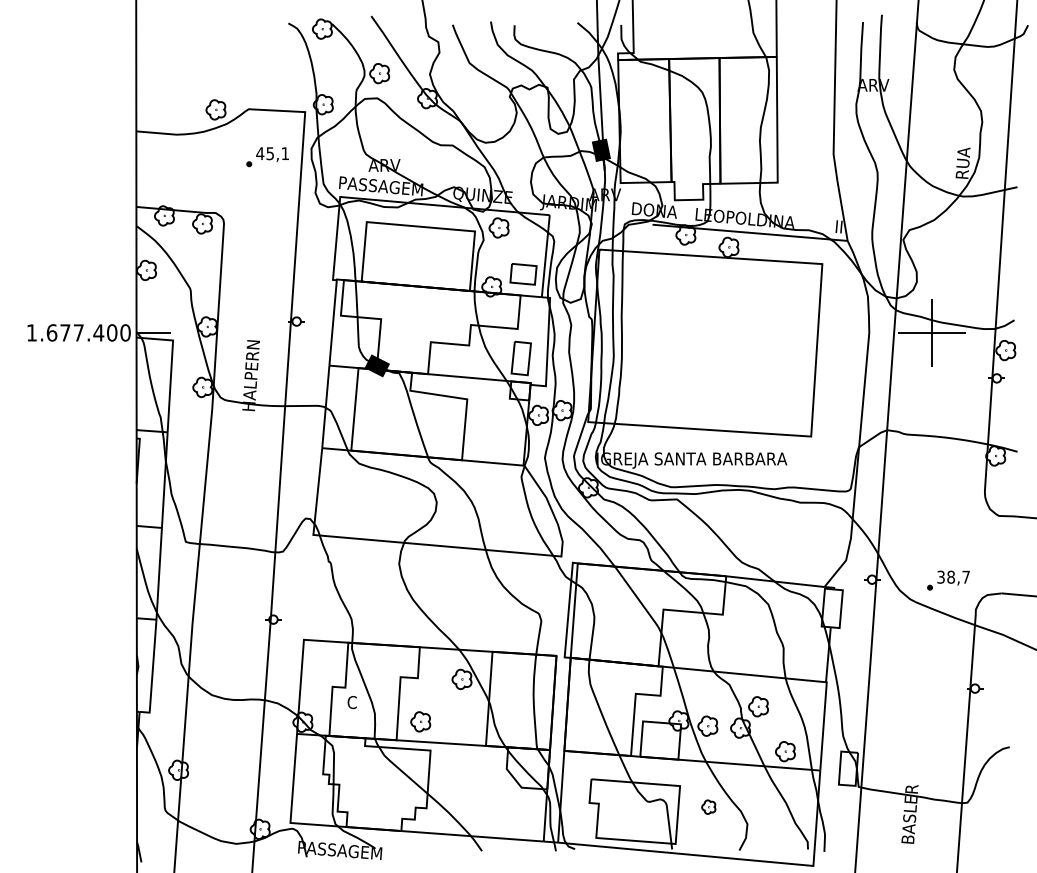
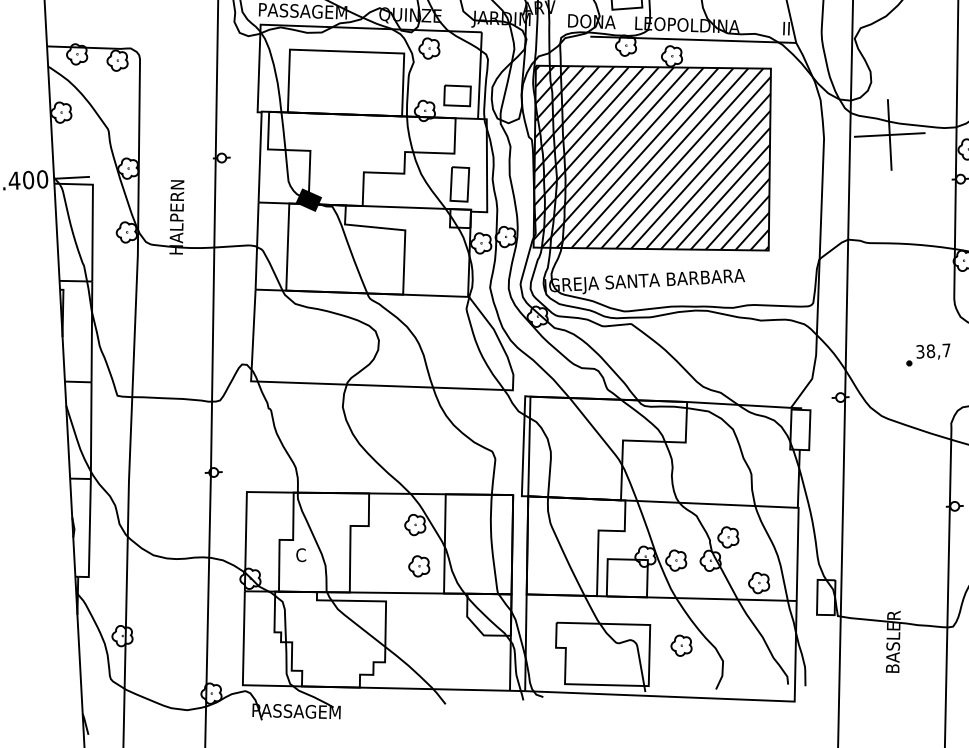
hatch: (704, 342) -> (651, 157), added
part: (948, 580) -> (928, 354), moved
part: (420, 721) -> (418, 565), moved
part: (708, 806) -> (681, 644), size x1.43

